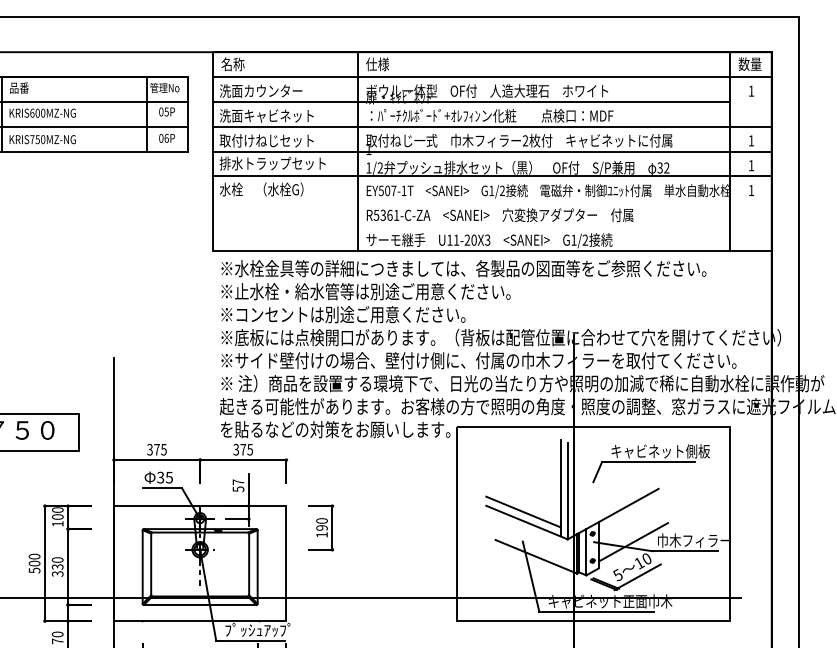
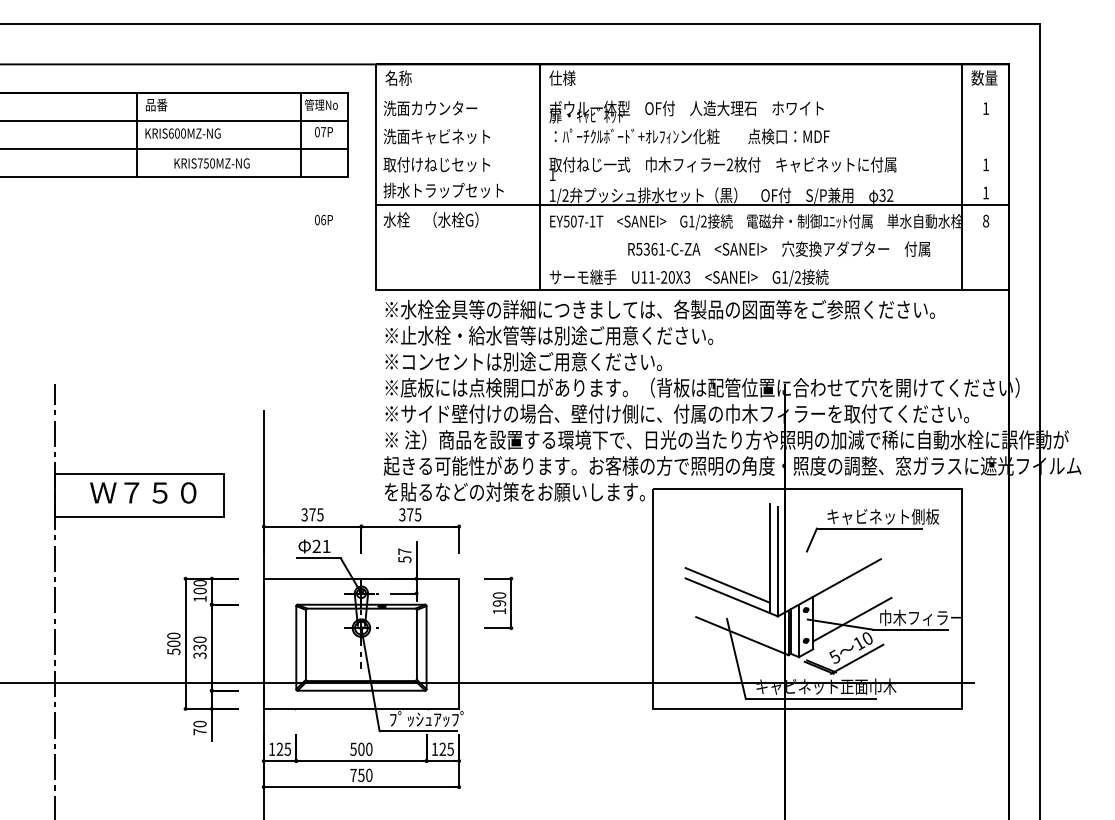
line: (492, 76) -> (692, 92), removed
line: (471, 101) -> (668, 120), removed
text: (166, 112) -> (323, 132), 05P -> 07P
line: (492, 126) -> (692, 148), removed
text: (166, 138) -> (323, 220), moved
text: (42, 139) -> (211, 163), moved
line: (492, 151) -> (692, 176), removed
text: (751, 189) -> (986, 220), 1 -> 8
text: (500, 214) -> (779, 248), moved
text: (164, 477) -> (321, 546), 35 -> 21

